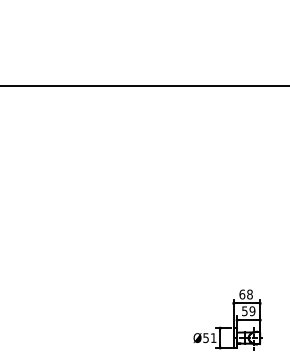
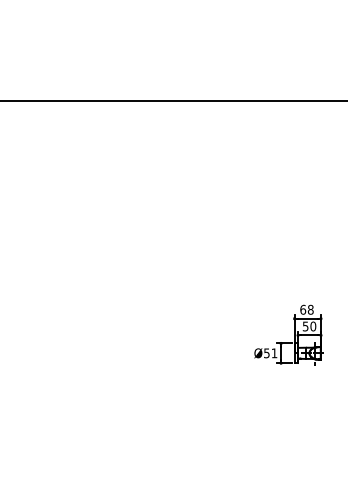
text: (252, 311) -> (313, 326), 59 -> 50

